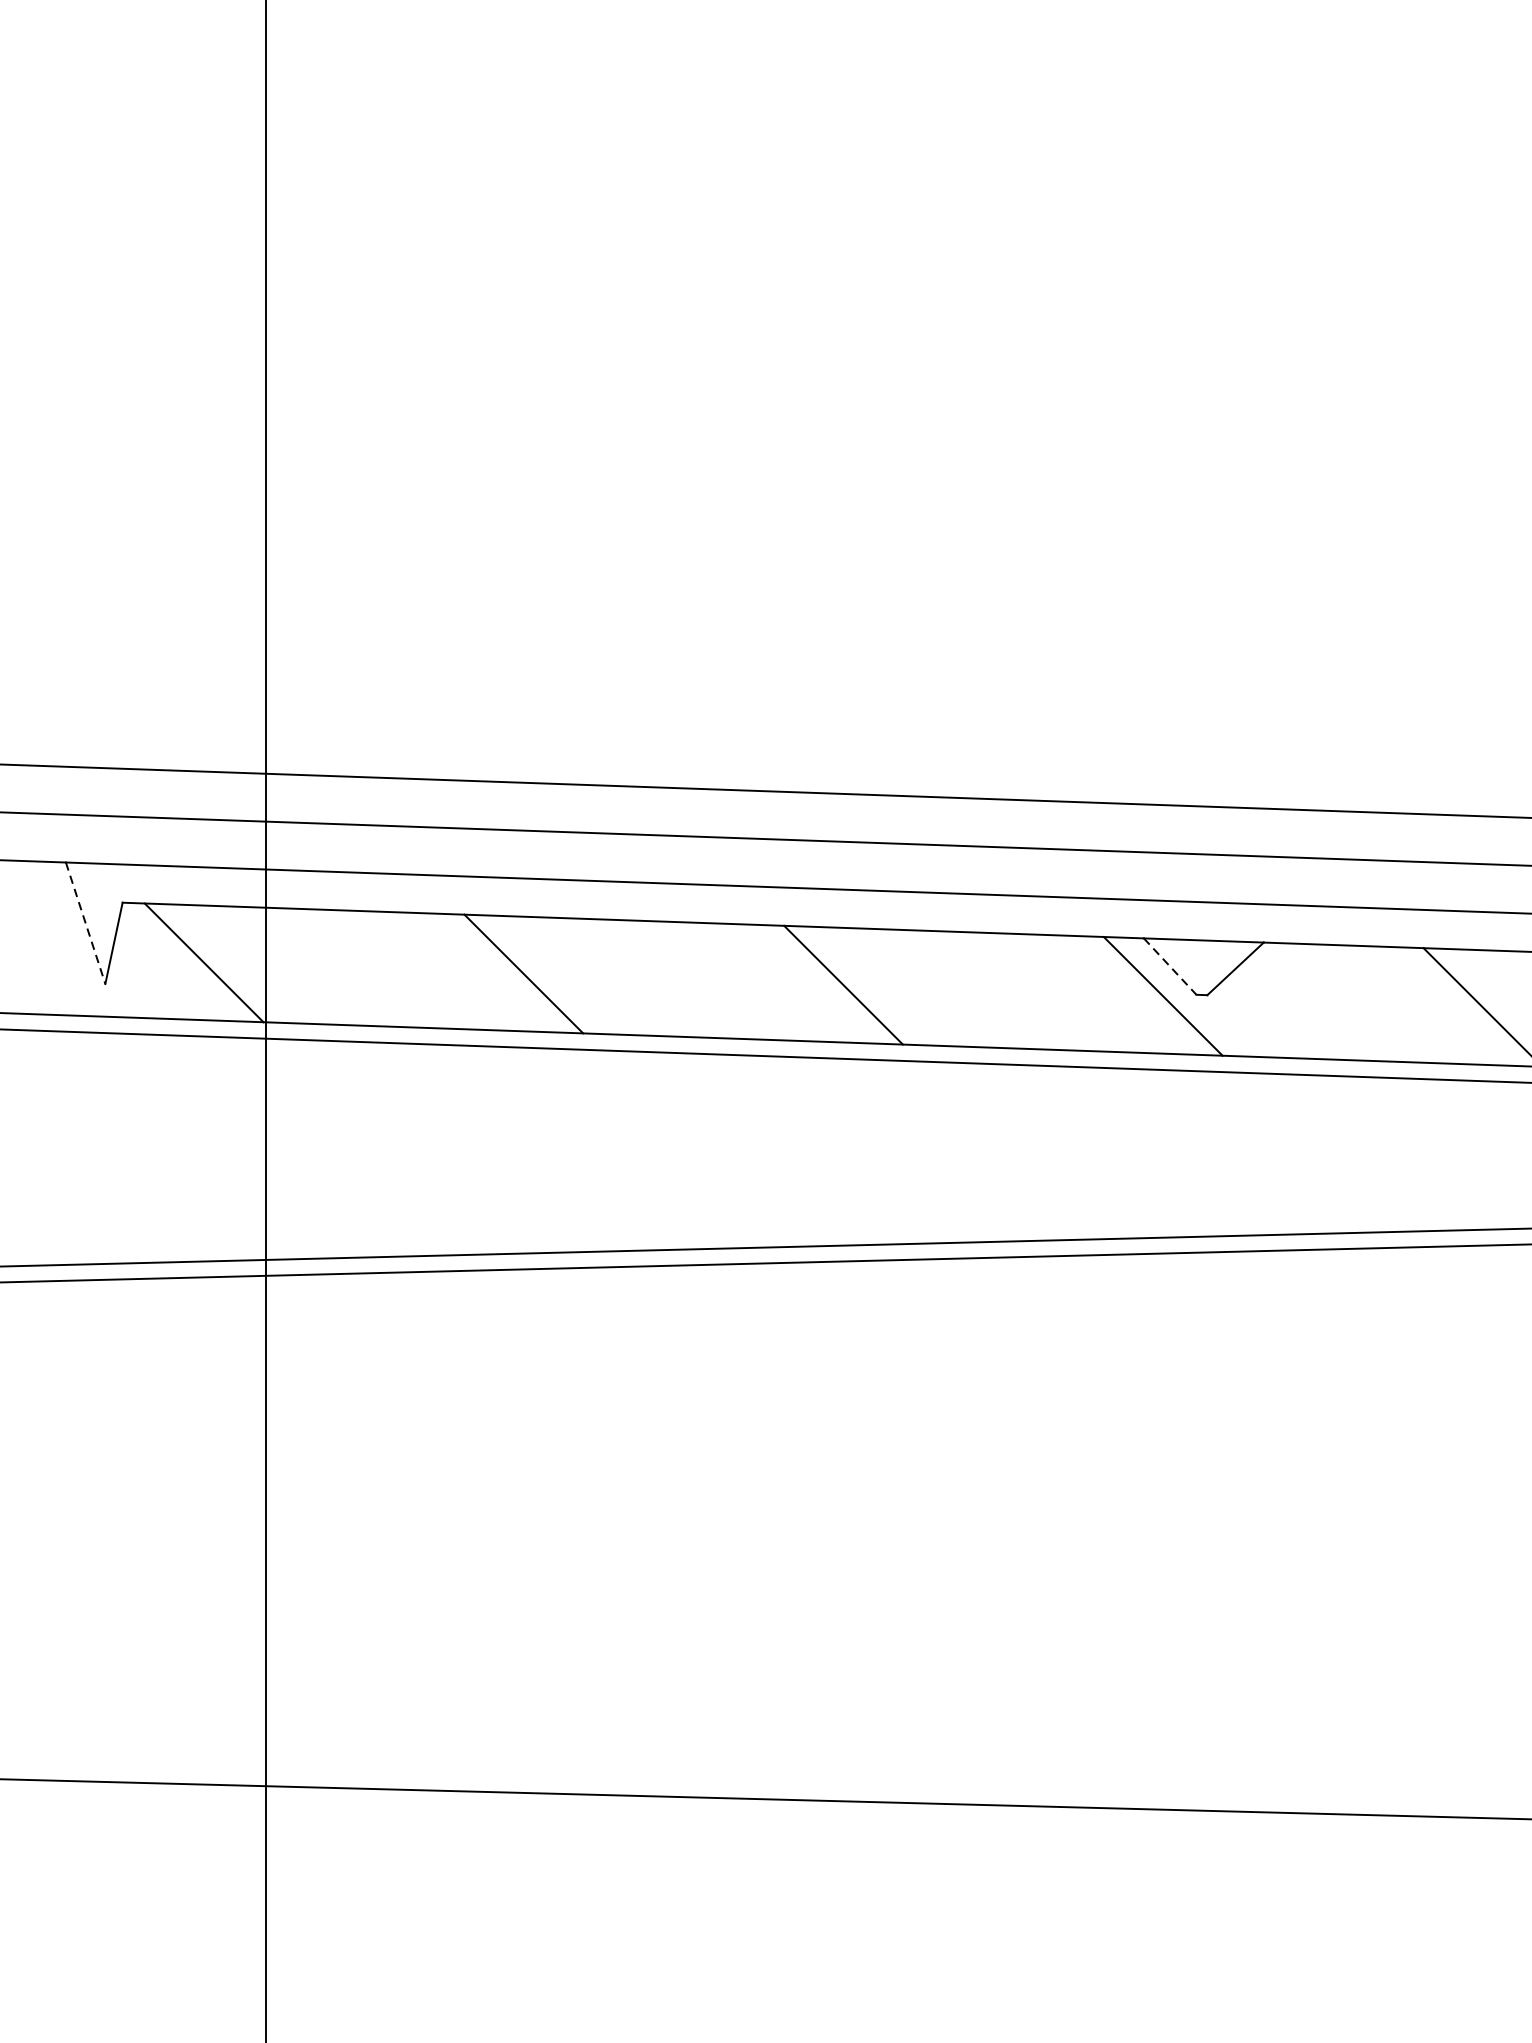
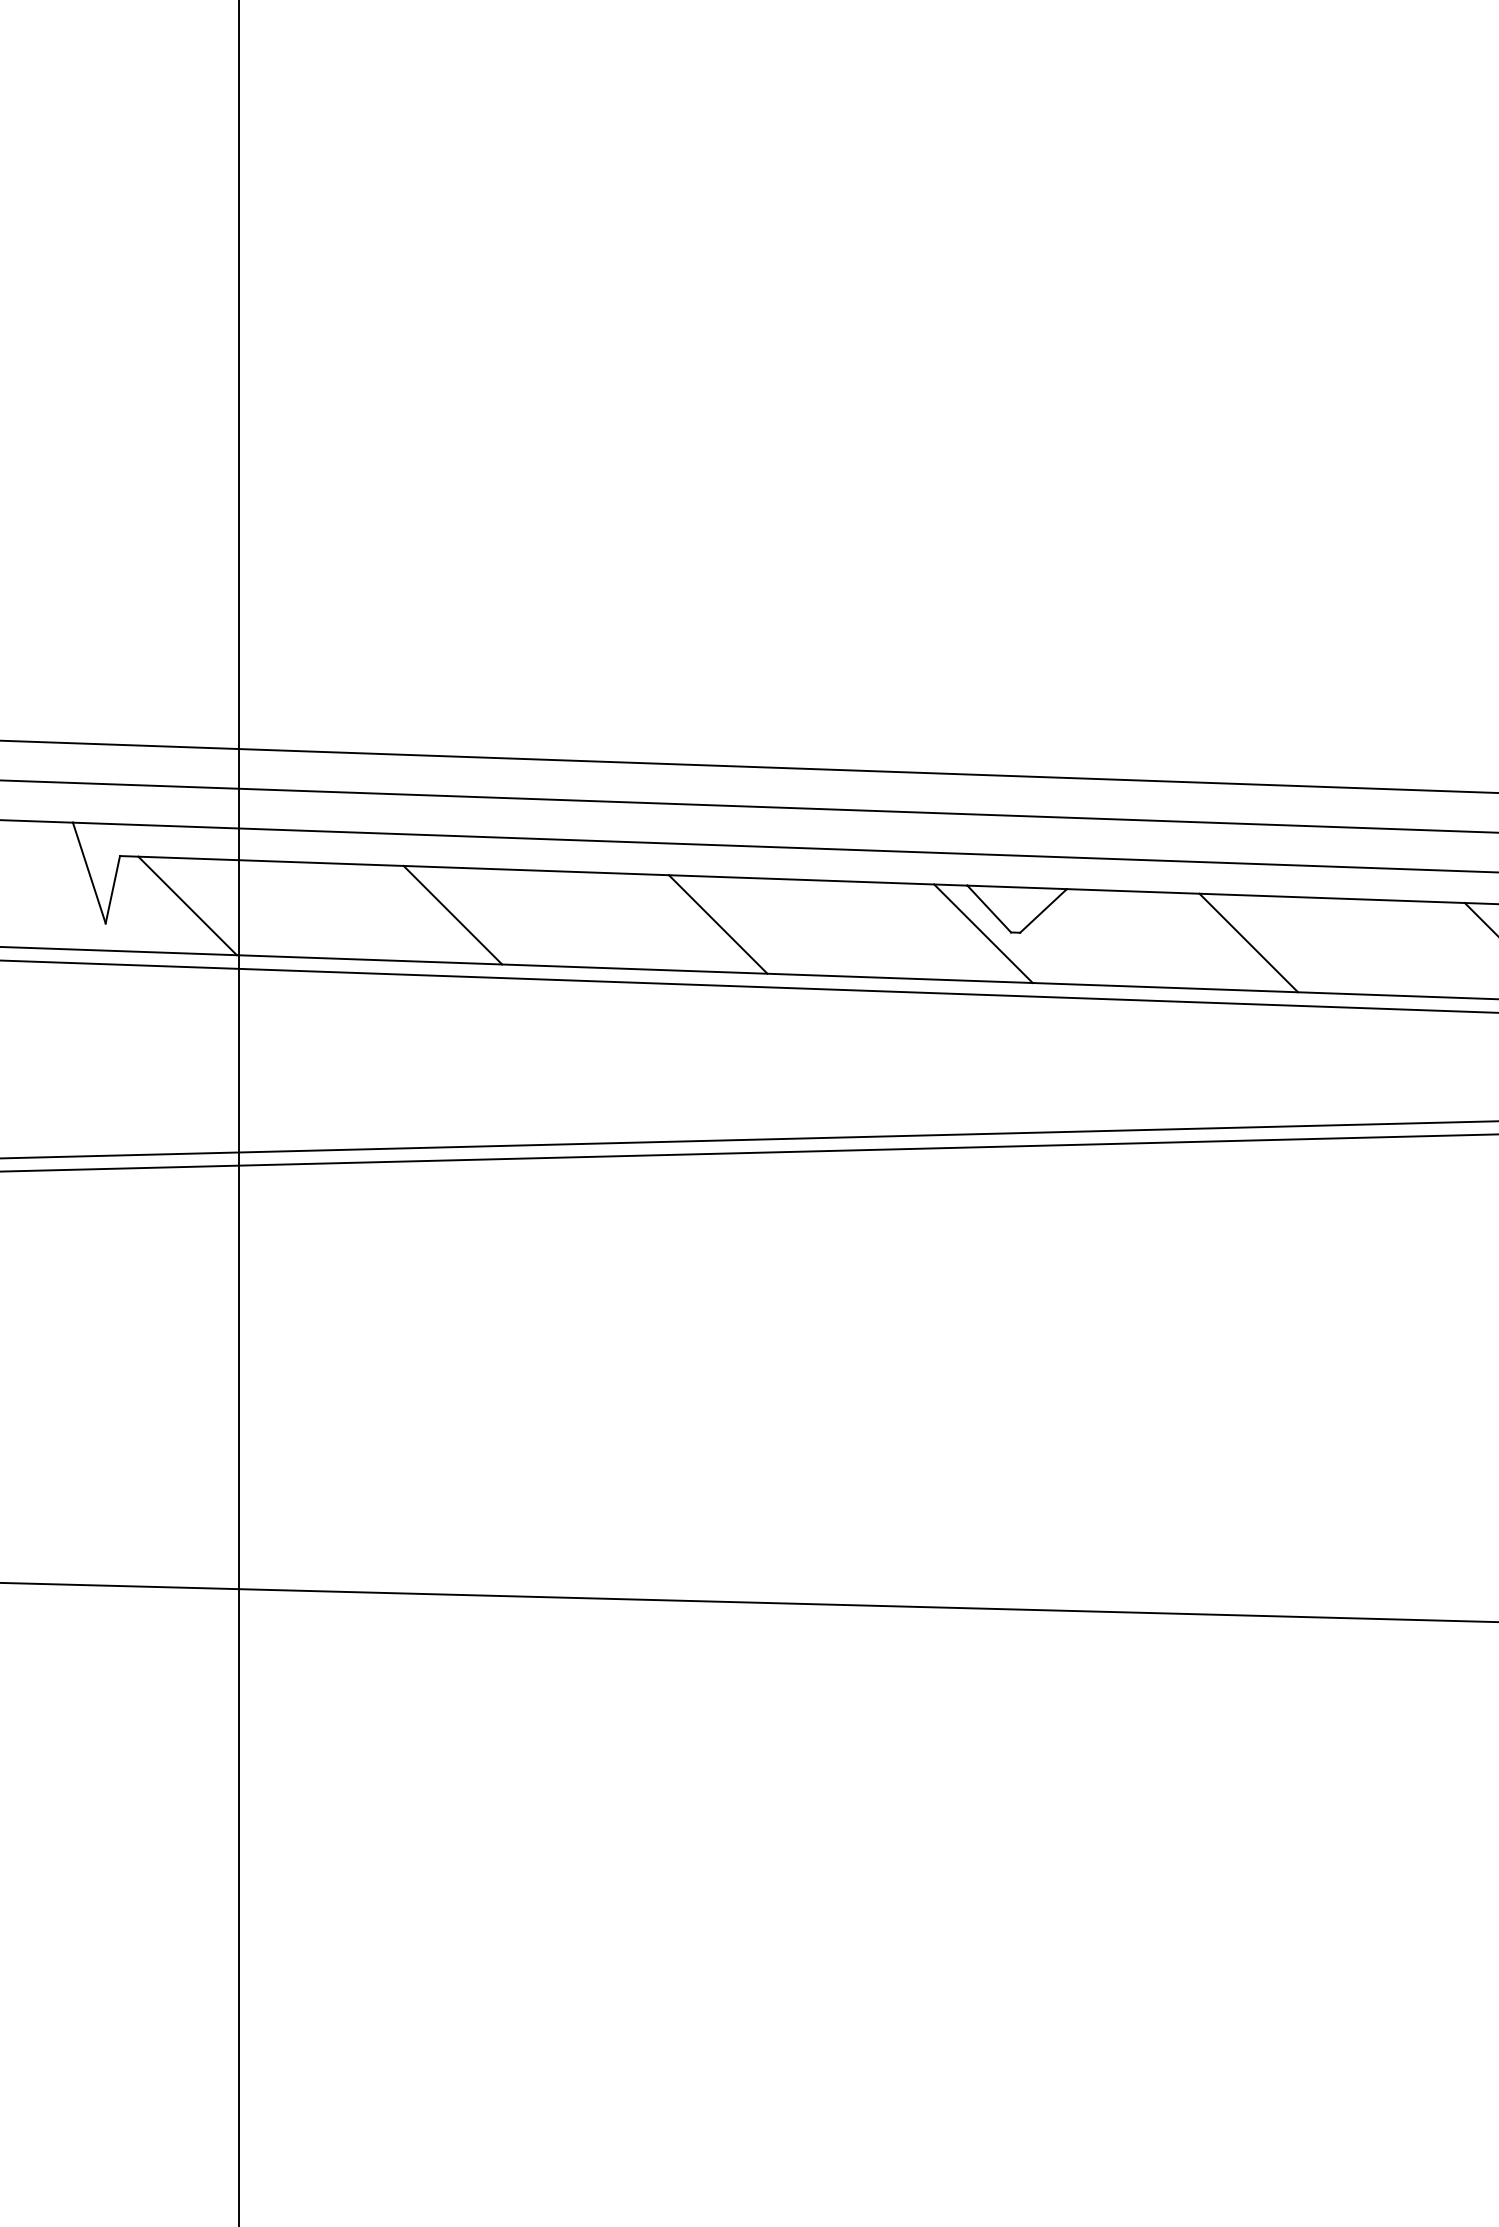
line: (85, 923) -> (89, 873), dashed -> solid
line: (1170, 967) -> (989, 909), dashed -> solid

